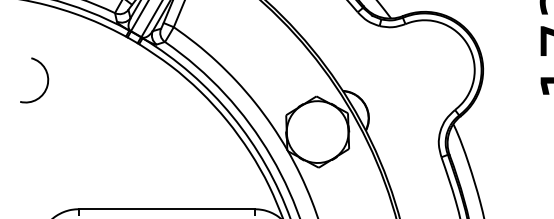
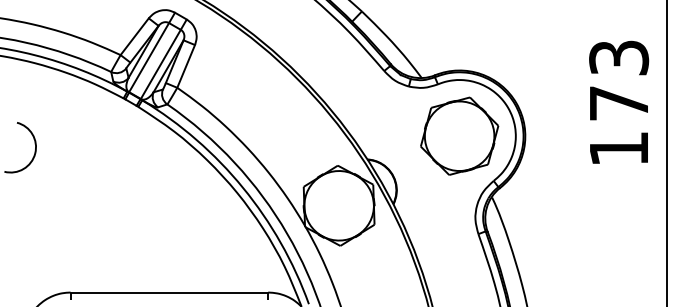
part: (424, 69) -> (459, 135), added

